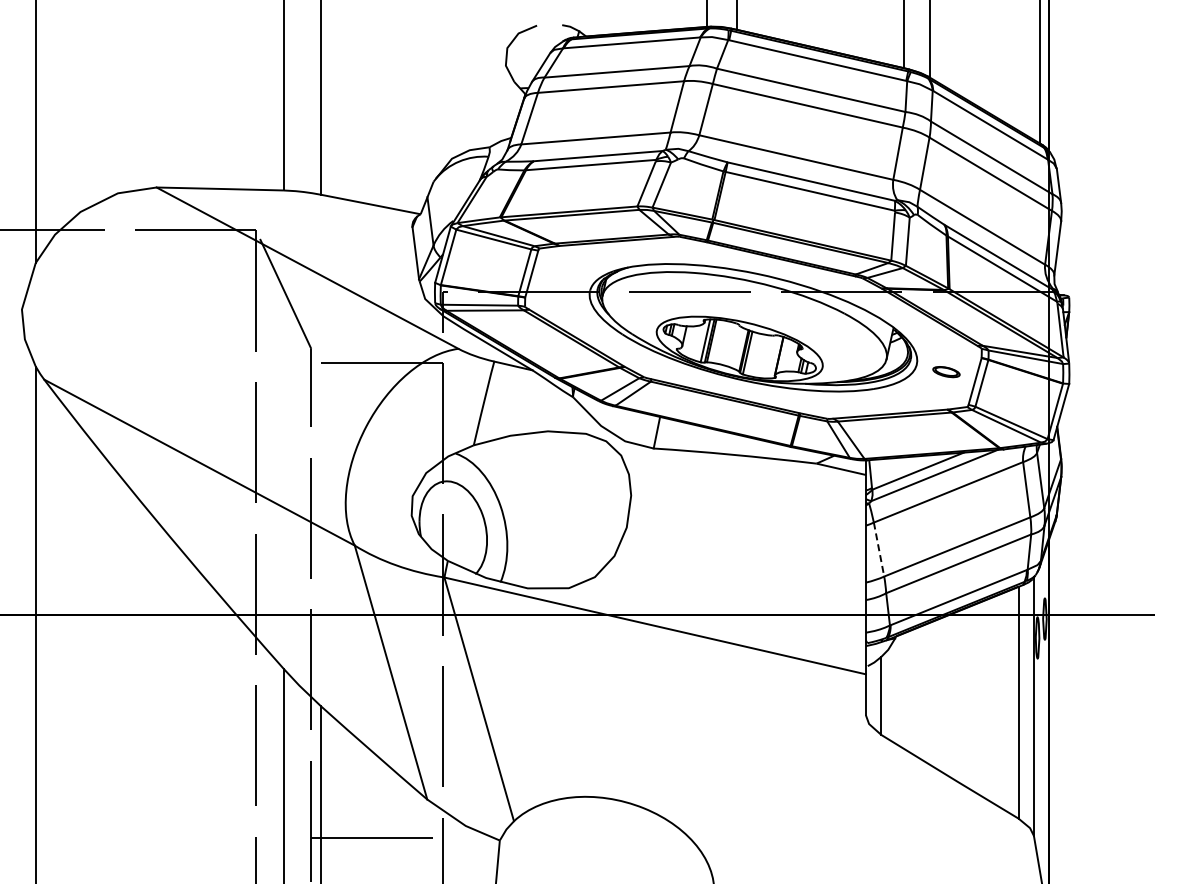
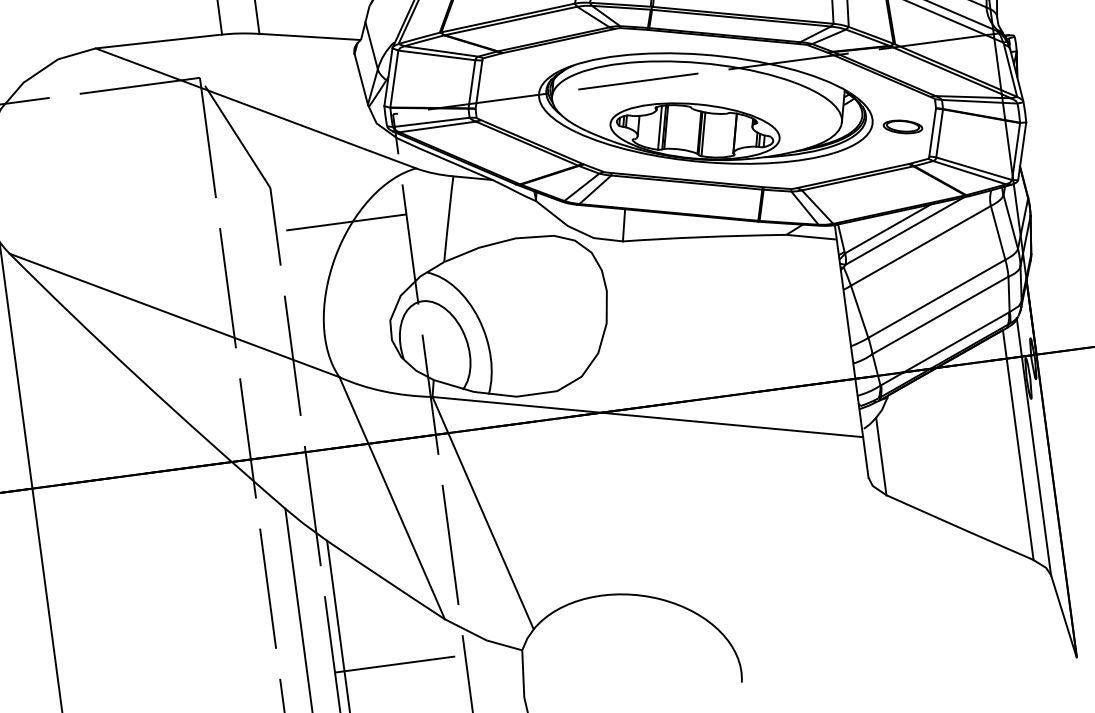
line: (376, 363) -> (340, 223), moved
part: (946, 371) -> (902, 126), size x1.43
line: (879, 550) -> (860, 312), dashed -> solid

